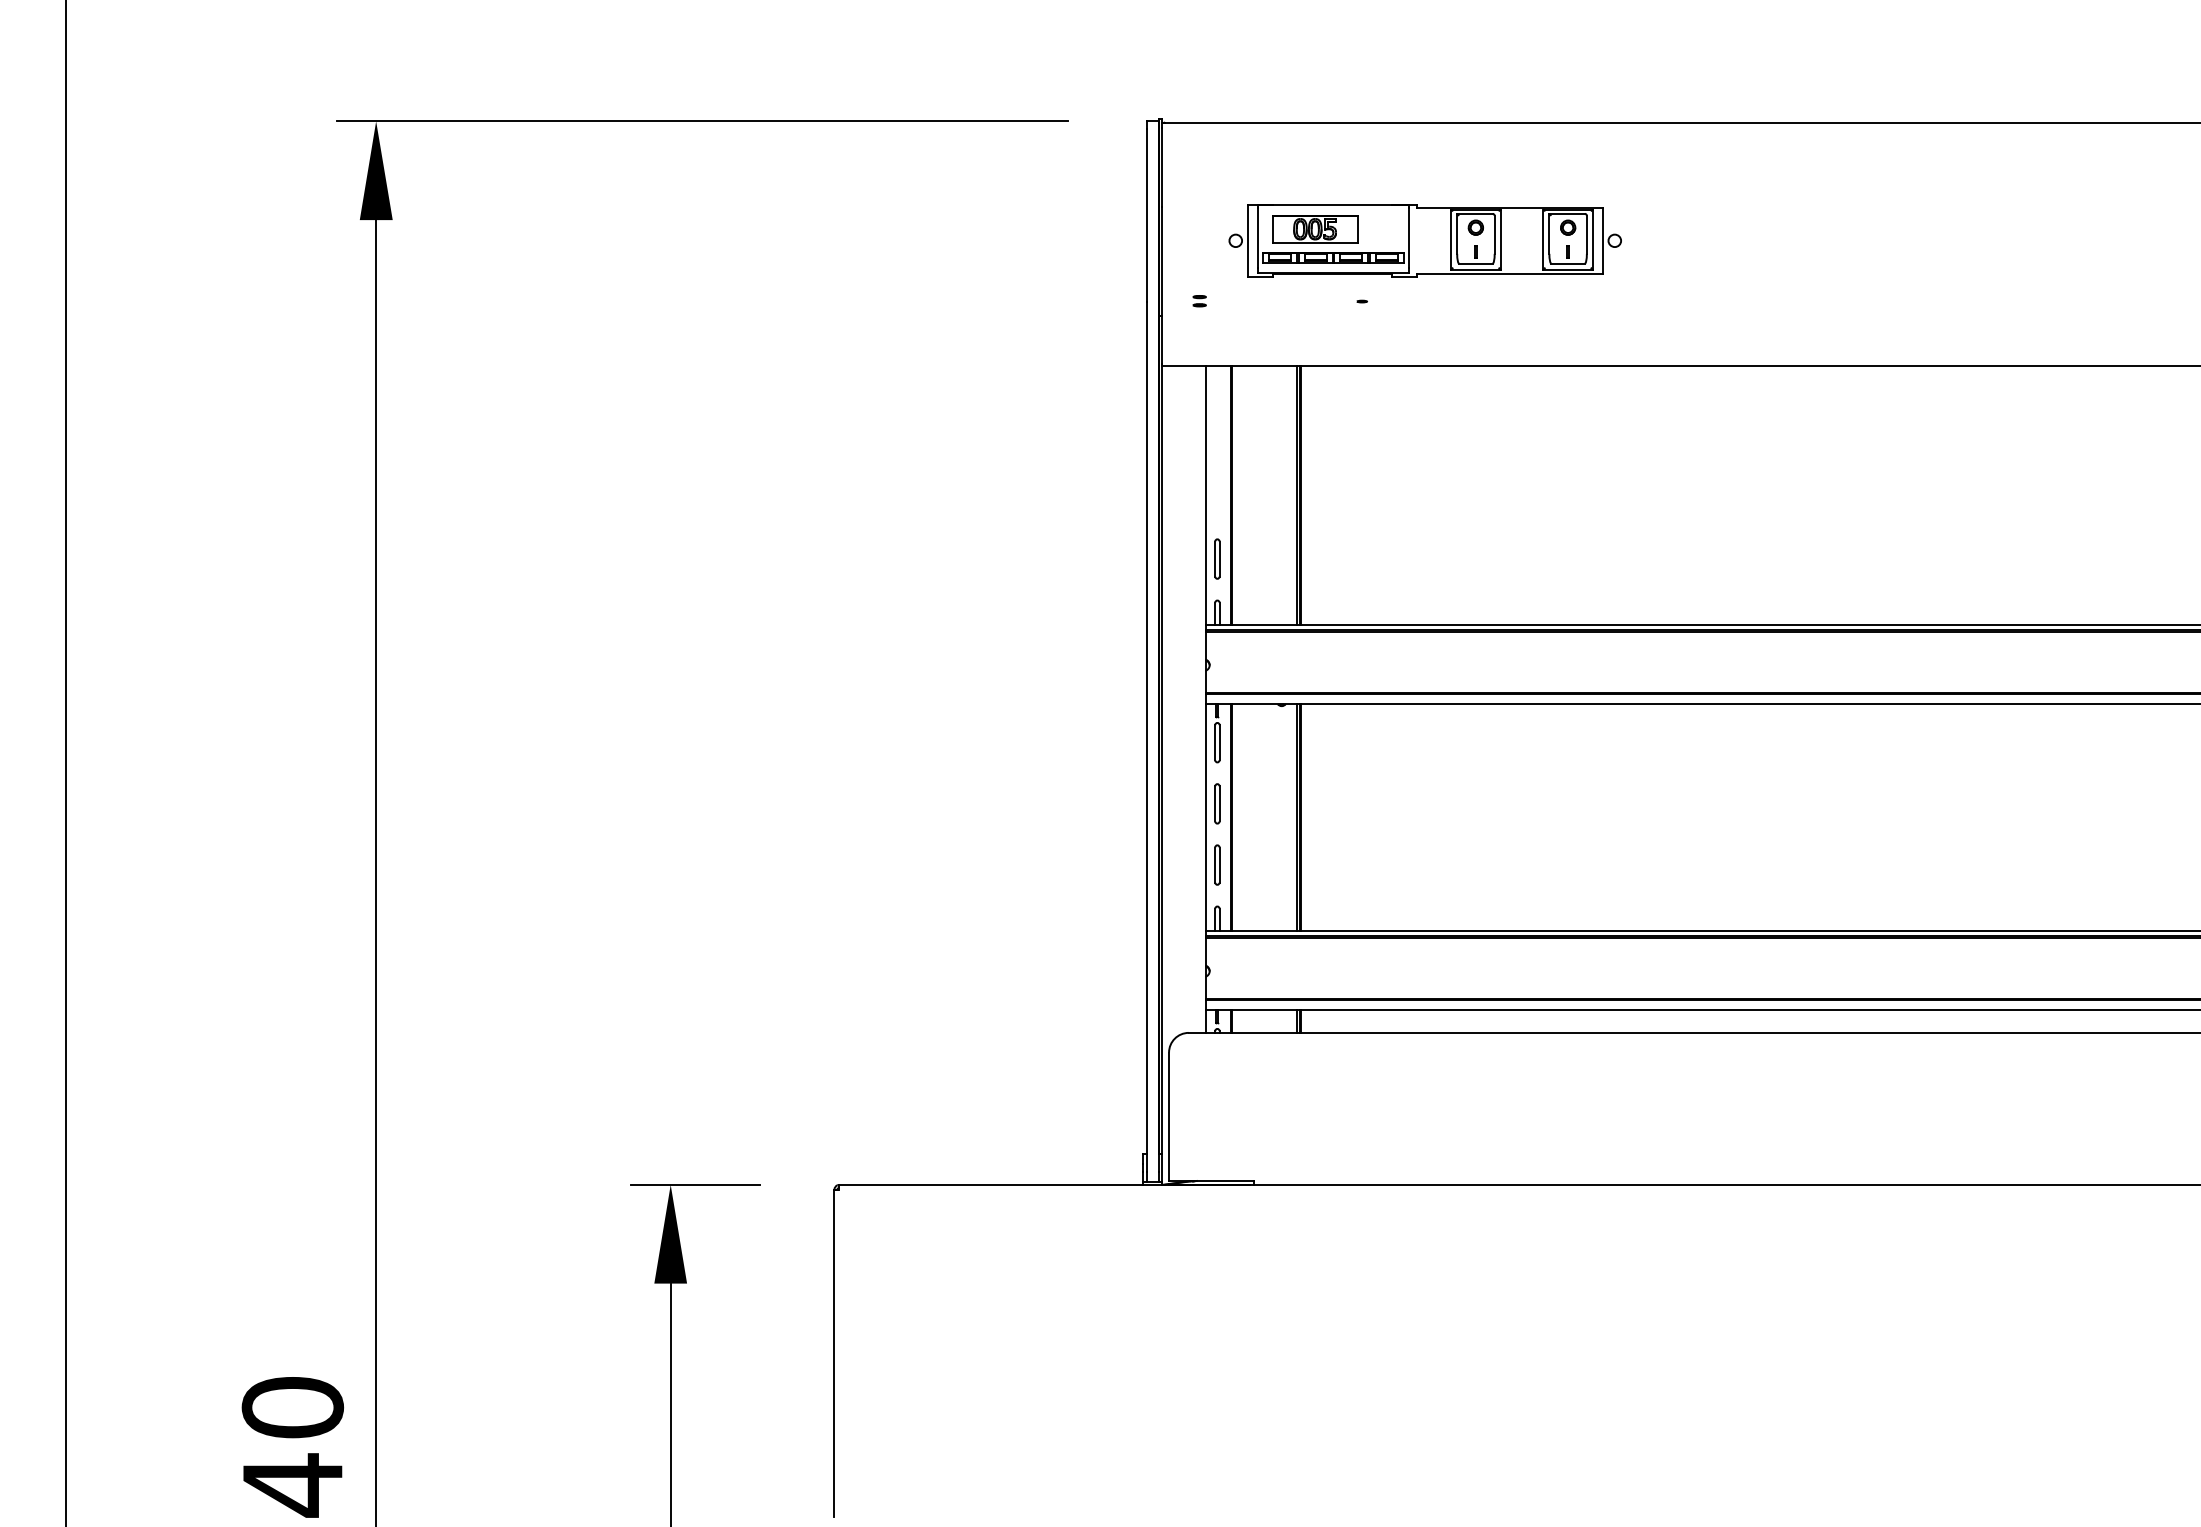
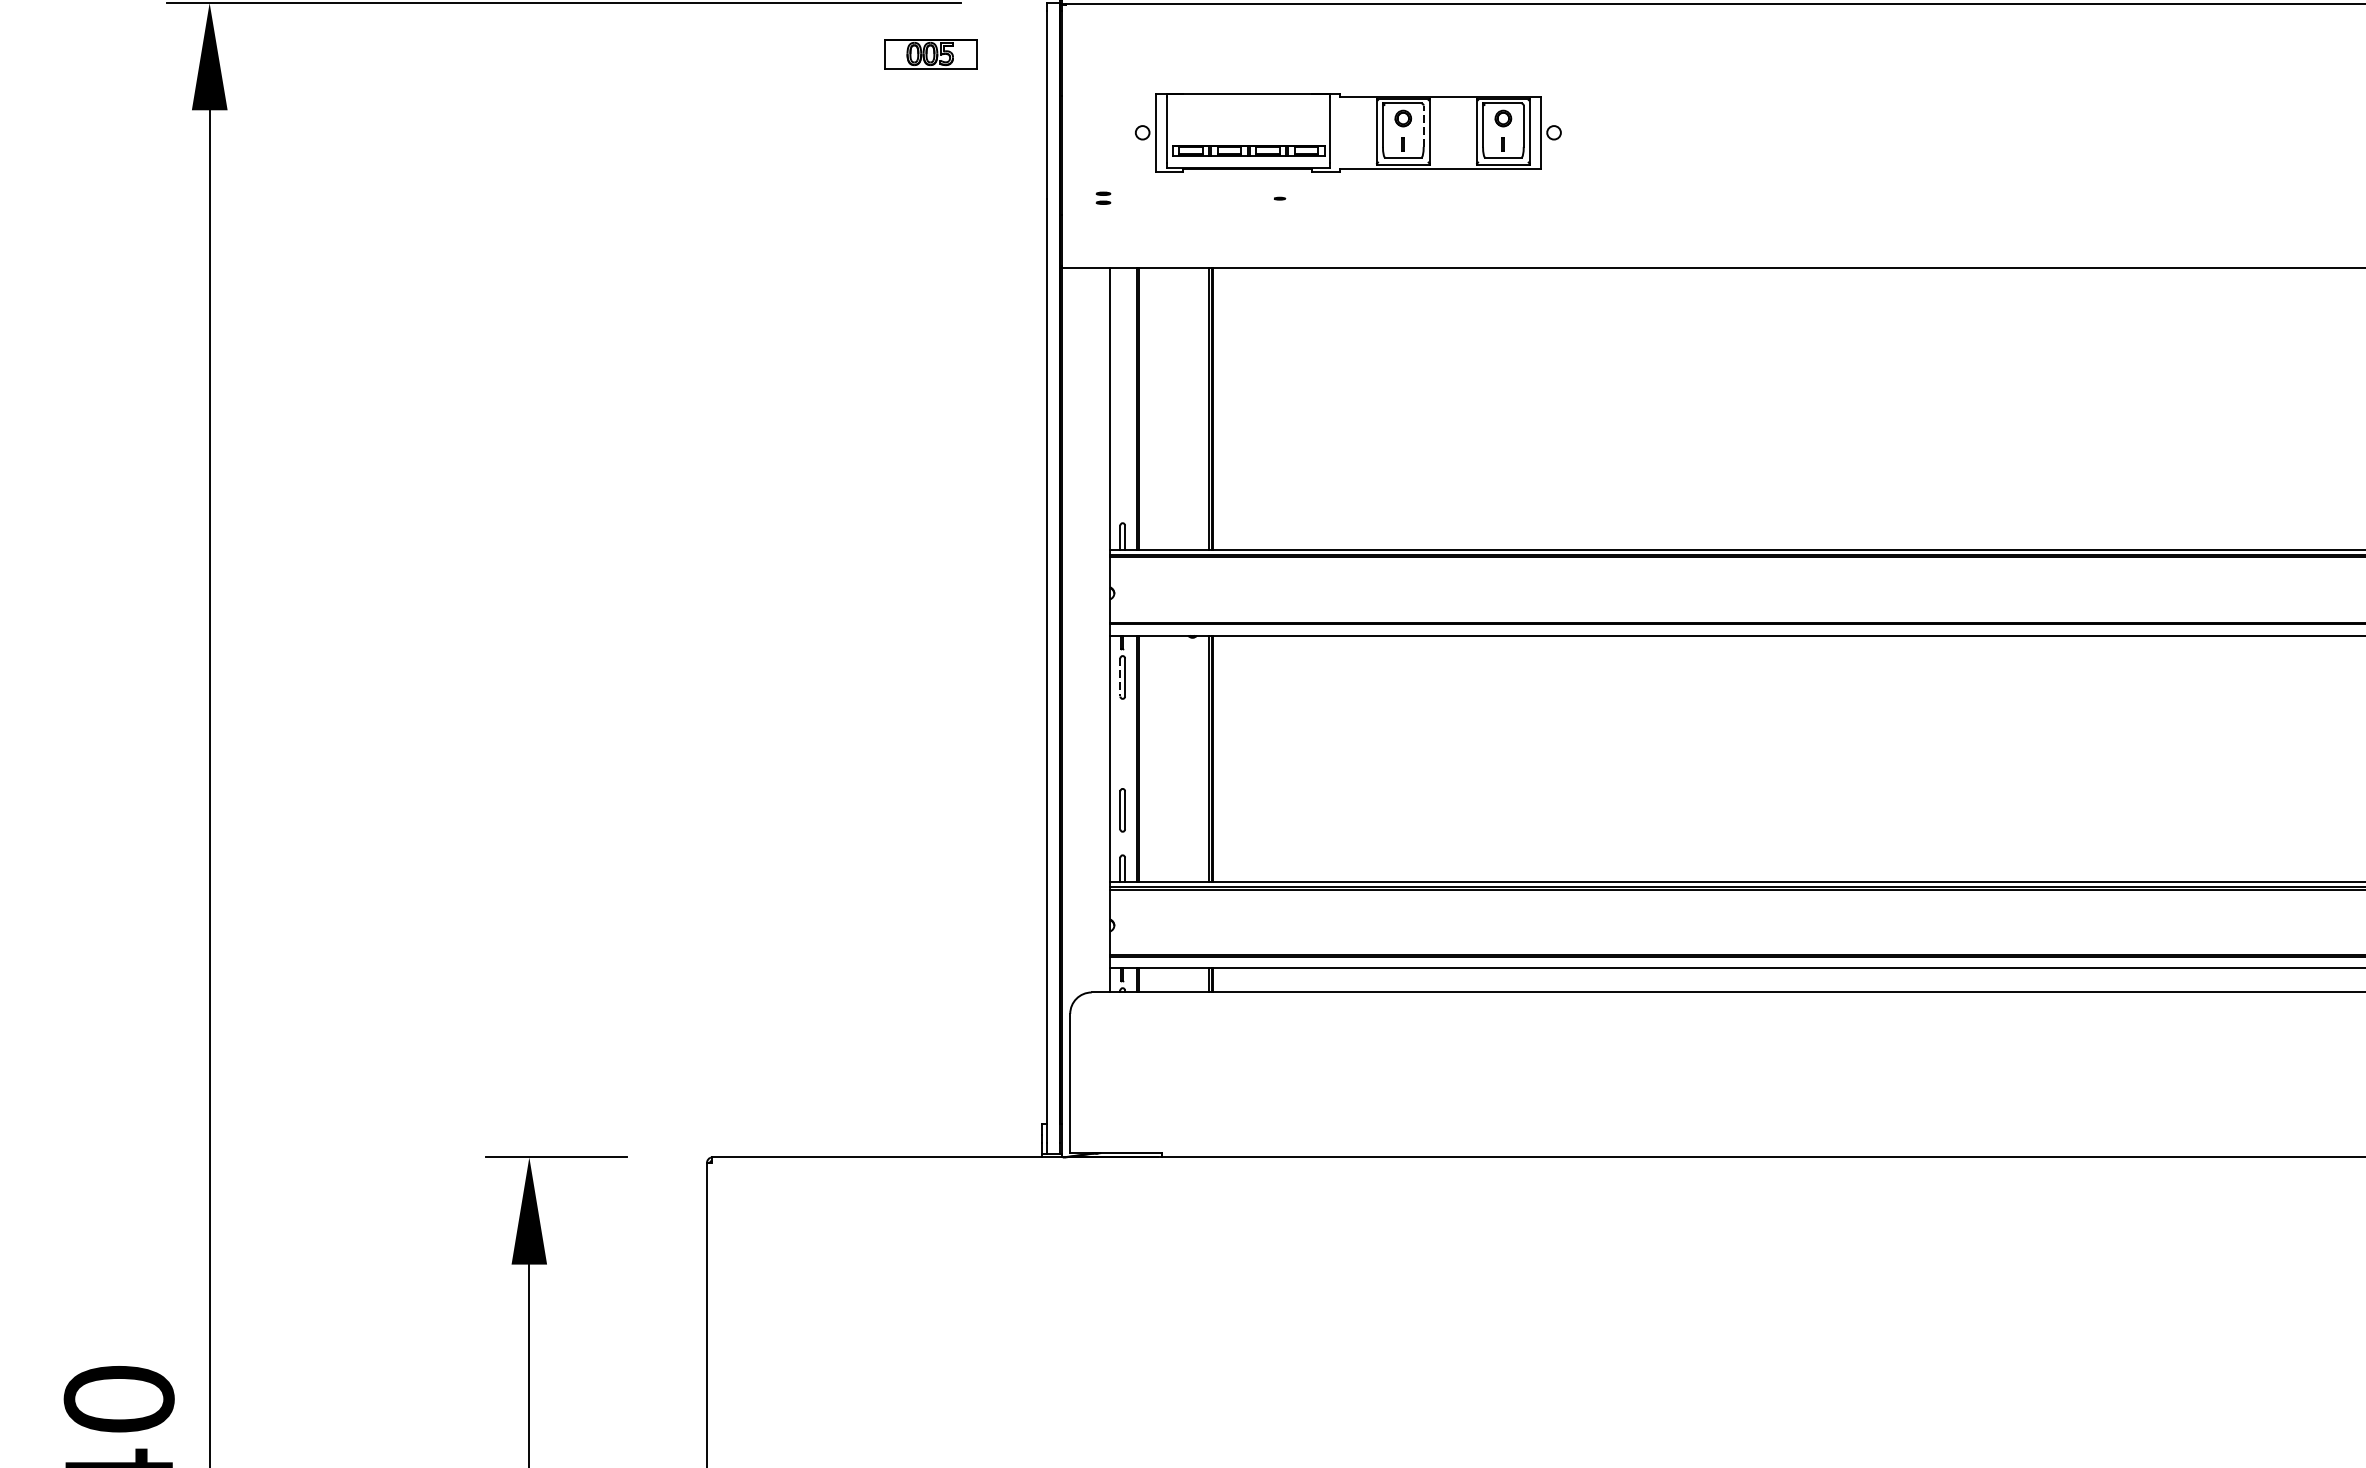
part: (1315, 229) -> (930, 54), moved
line: (1494, 234) -> (1423, 125), solid -> dashed
part: (1217, 558) -> (1122, 477), removed
line: (1215, 742) -> (1120, 677), solid -> dashed
part: (1217, 803) -> (1122, 743), removed

